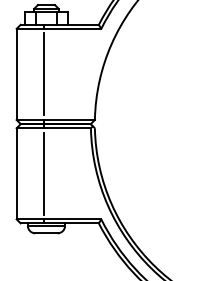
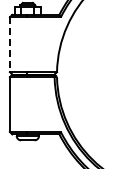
line: (44, 74) -> (26, 44), removed
line: (15, 75) -> (9, 45), solid -> dashed
line: (44, 173) -> (26, 104), removed

